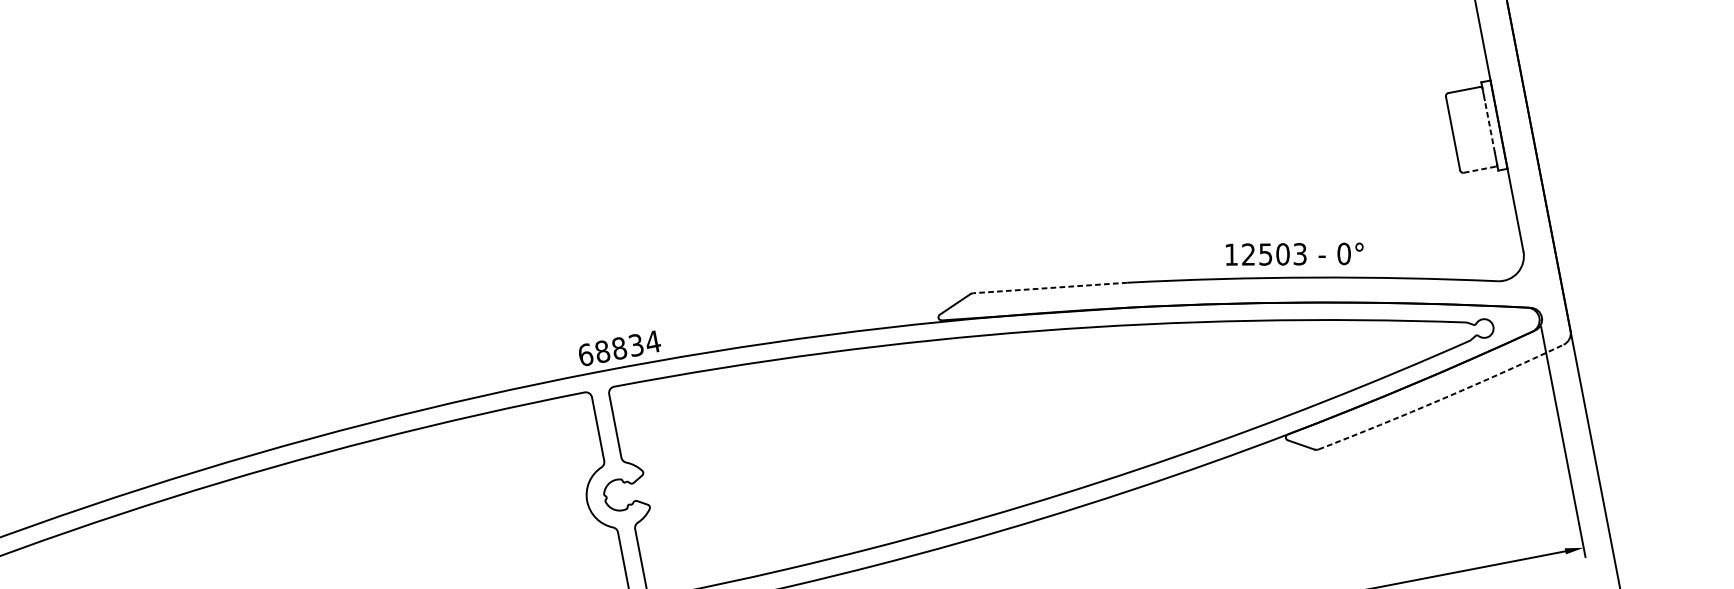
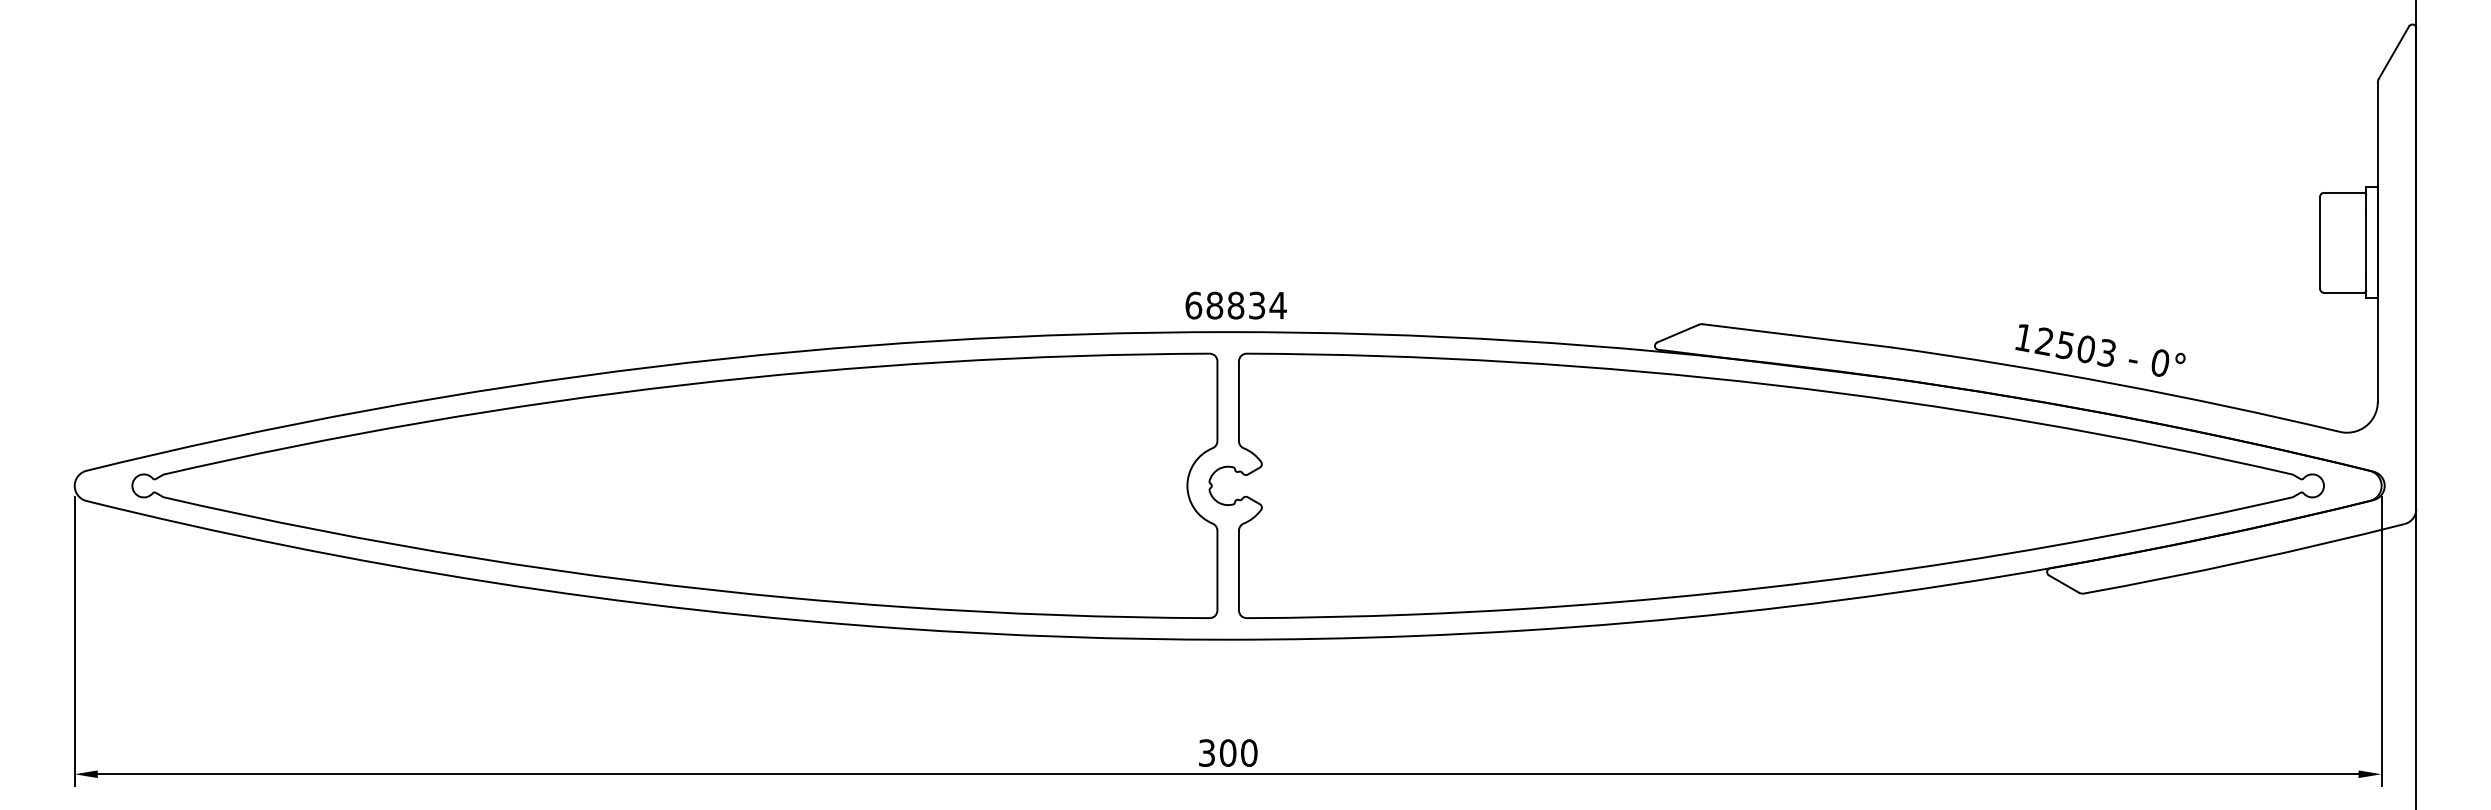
line: (1489, 126) -> (2366, 242), dashed -> solid
line: (1479, 169) -> (2343, 292), dashed -> solid
line: (1049, 287) -> (1796, 335), dashed -> solid
text: (619, 348) -> (1235, 305), moved
arc: (1441, 399) -> (2244, 561), dashed -> solid

